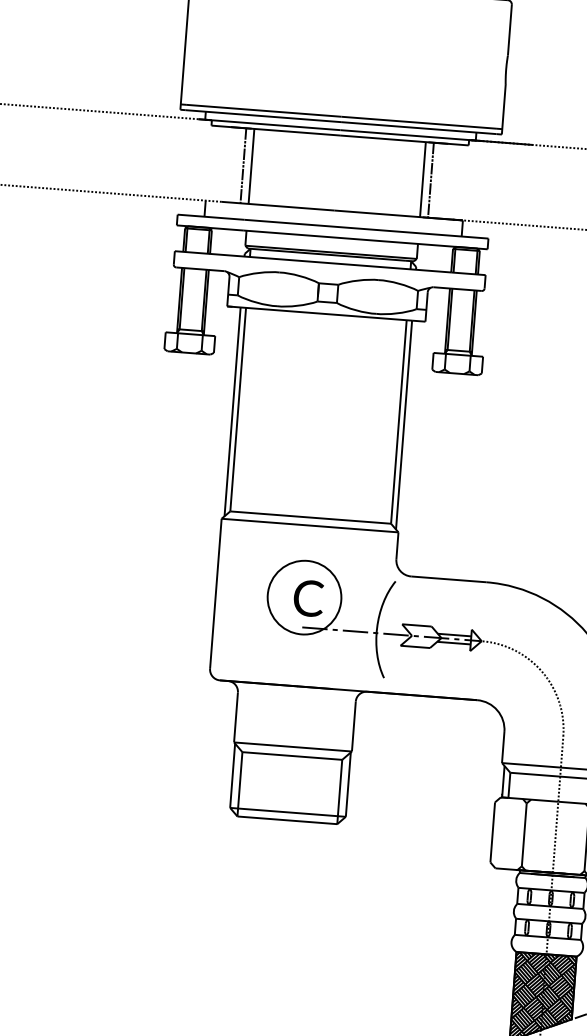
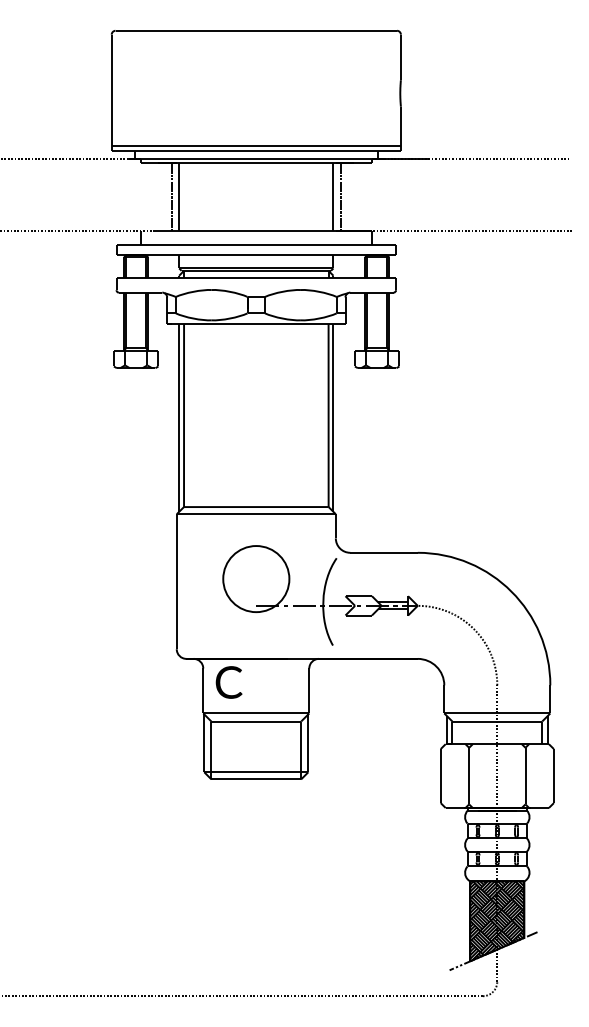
text: (308, 598) -> (228, 682), moved

